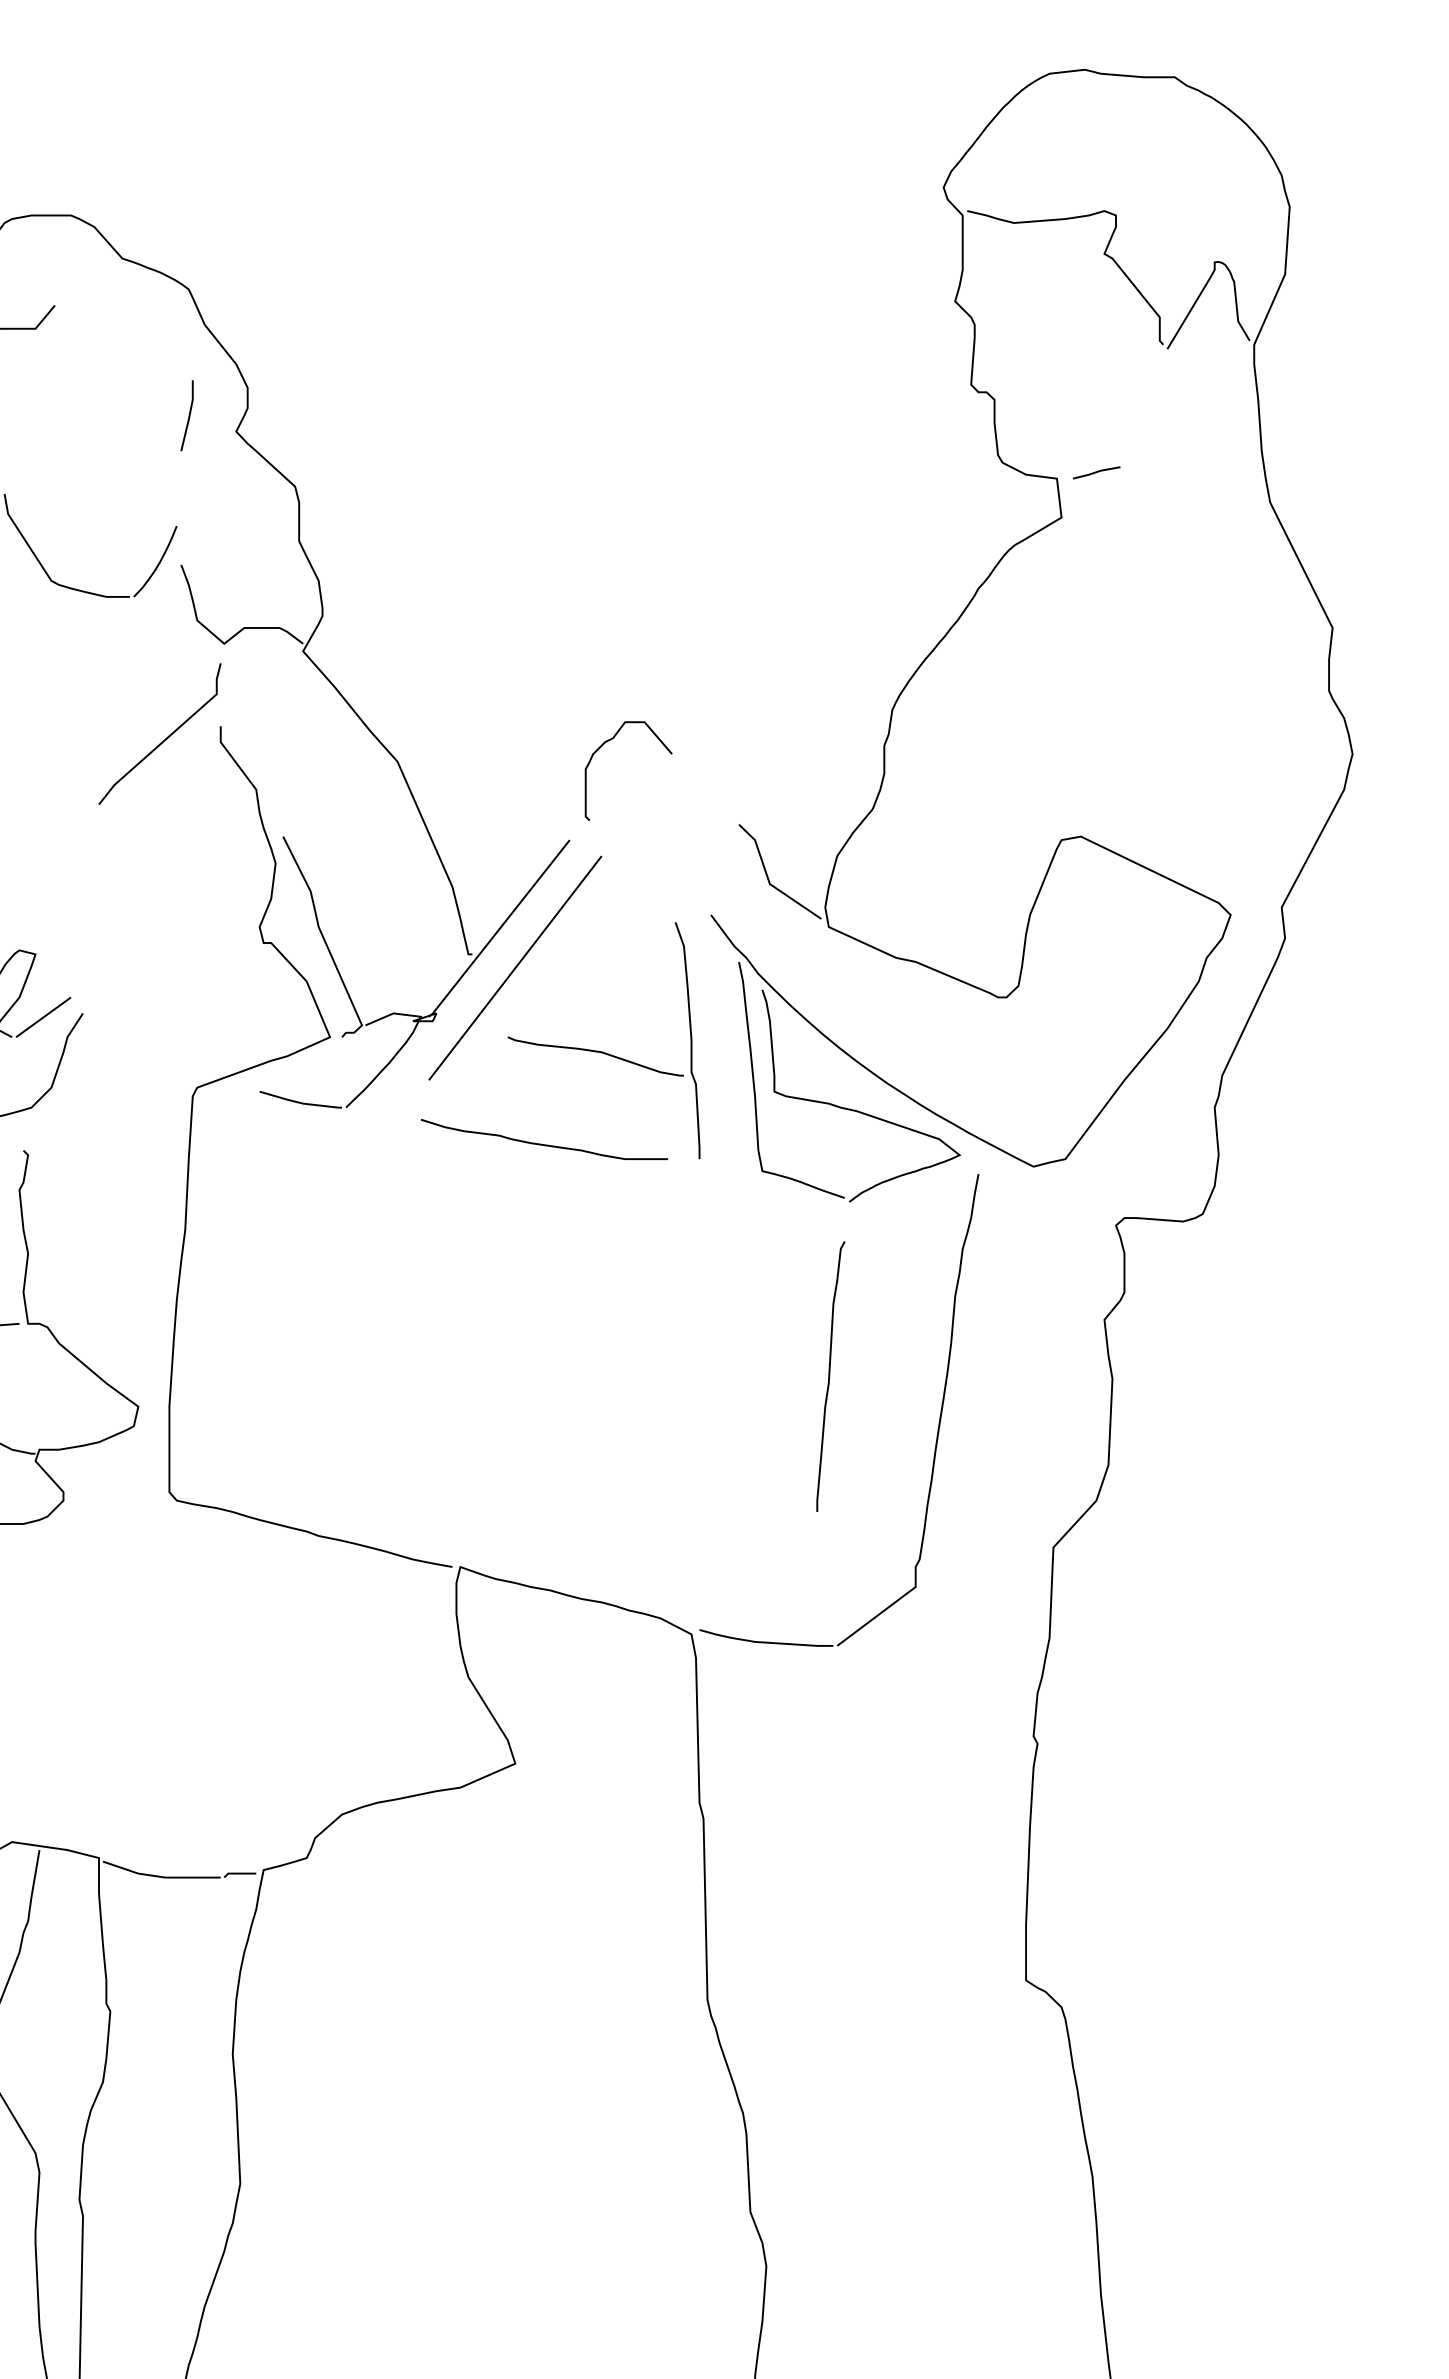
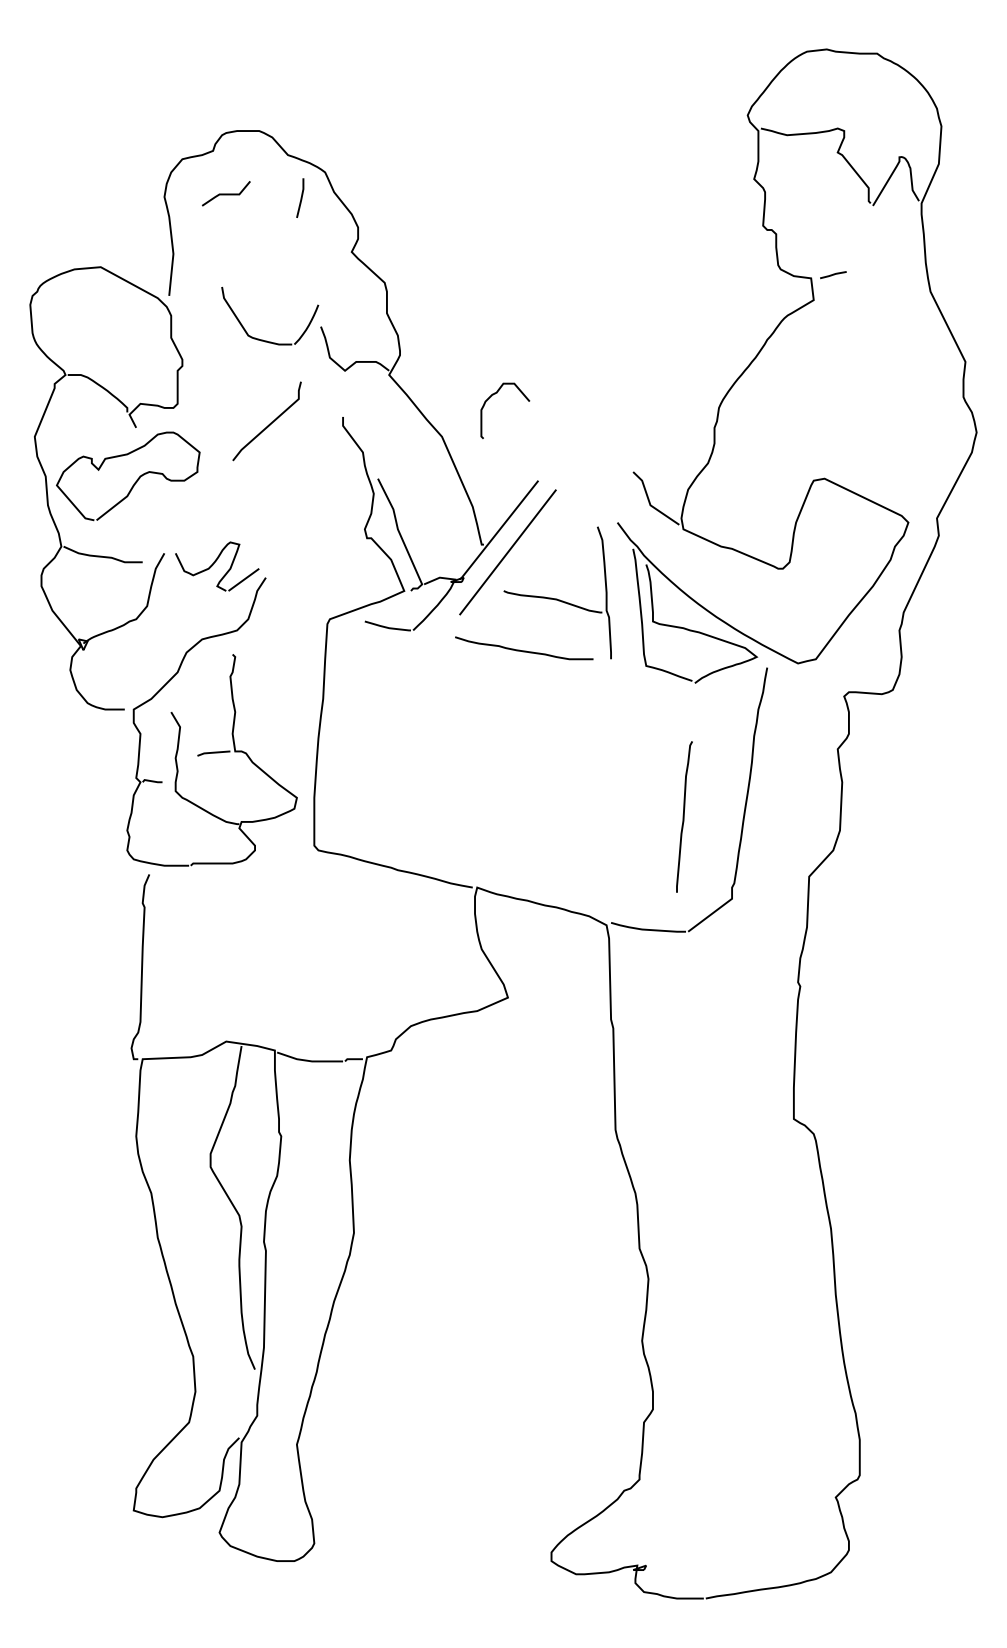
line: (187, 414) -> (300, 197), moved
line: (164, 737) -> (269, 423), moved
curve: (614, 739) -> (497, 393), moved
curve: (830, 1375) -> (684, 816), moved

